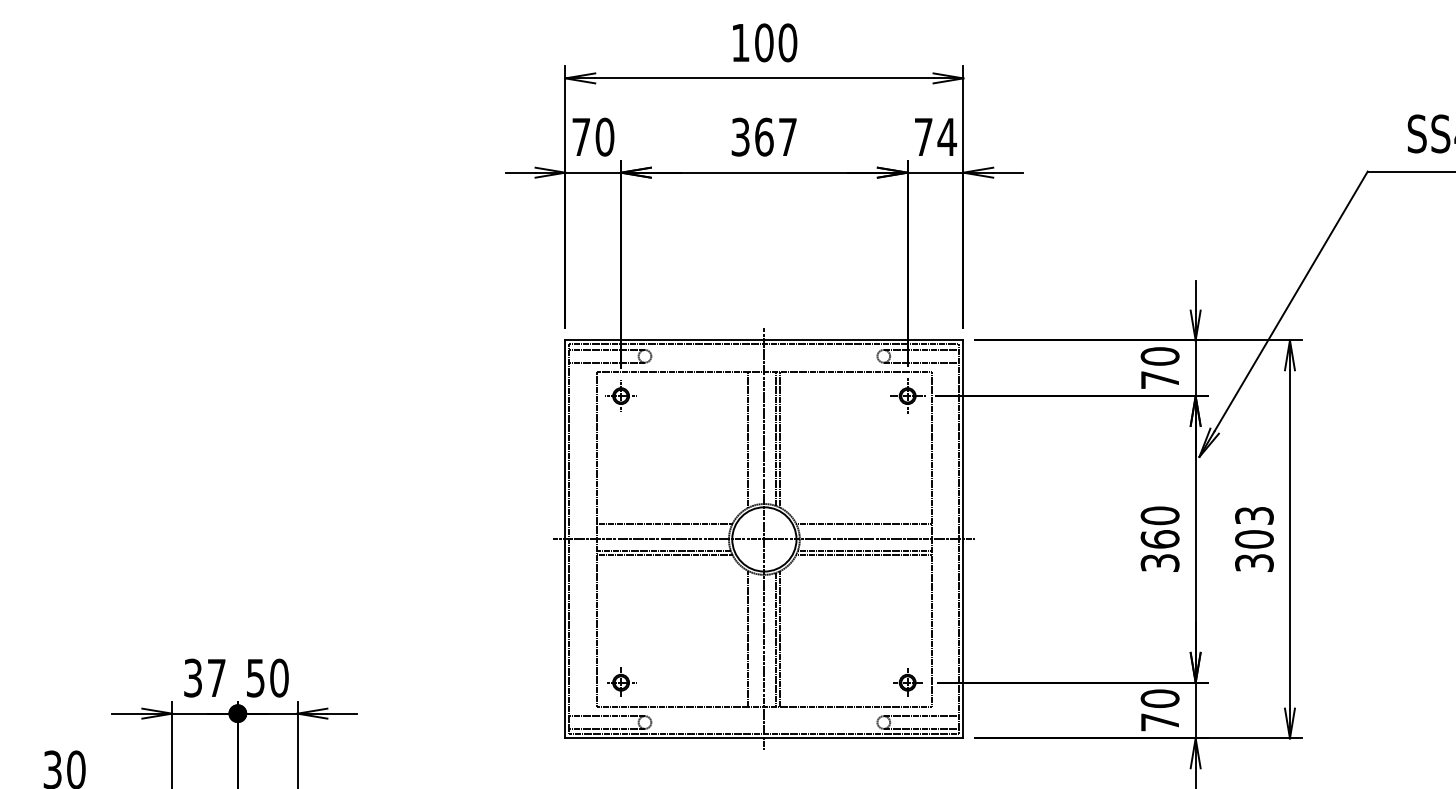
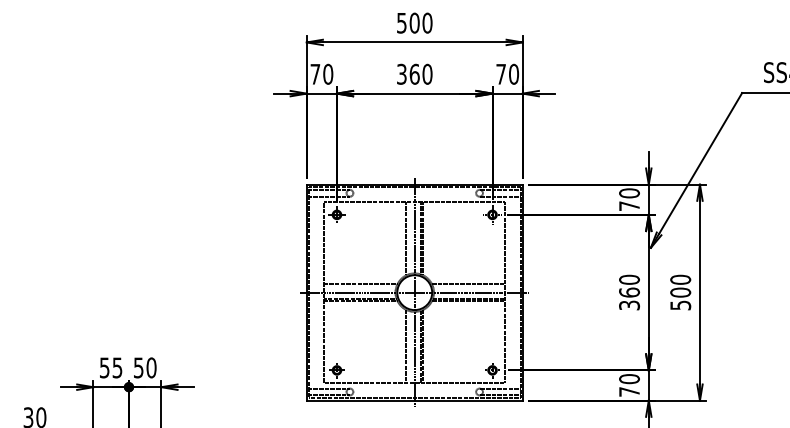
text: (739, 43) -> (401, 23), 100 -> 500
text: (787, 135) -> (427, 73), 367 -> 360
text: (946, 135) -> (513, 73), 74 -> 70
text: (1254, 537) -> (680, 291), 303 -> 500
text: (205, 677) -> (111, 367), 37 -> 55

